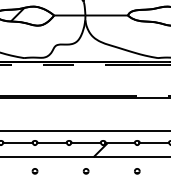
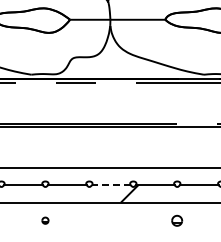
hatch: (17, 14) -> (22, 18), removed
line: (85, 143) -> (110, 184), solid -> dashed
part: (86, 171) -> (111, 220), removed
part: (137, 171) -> (177, 220), size x1.6

